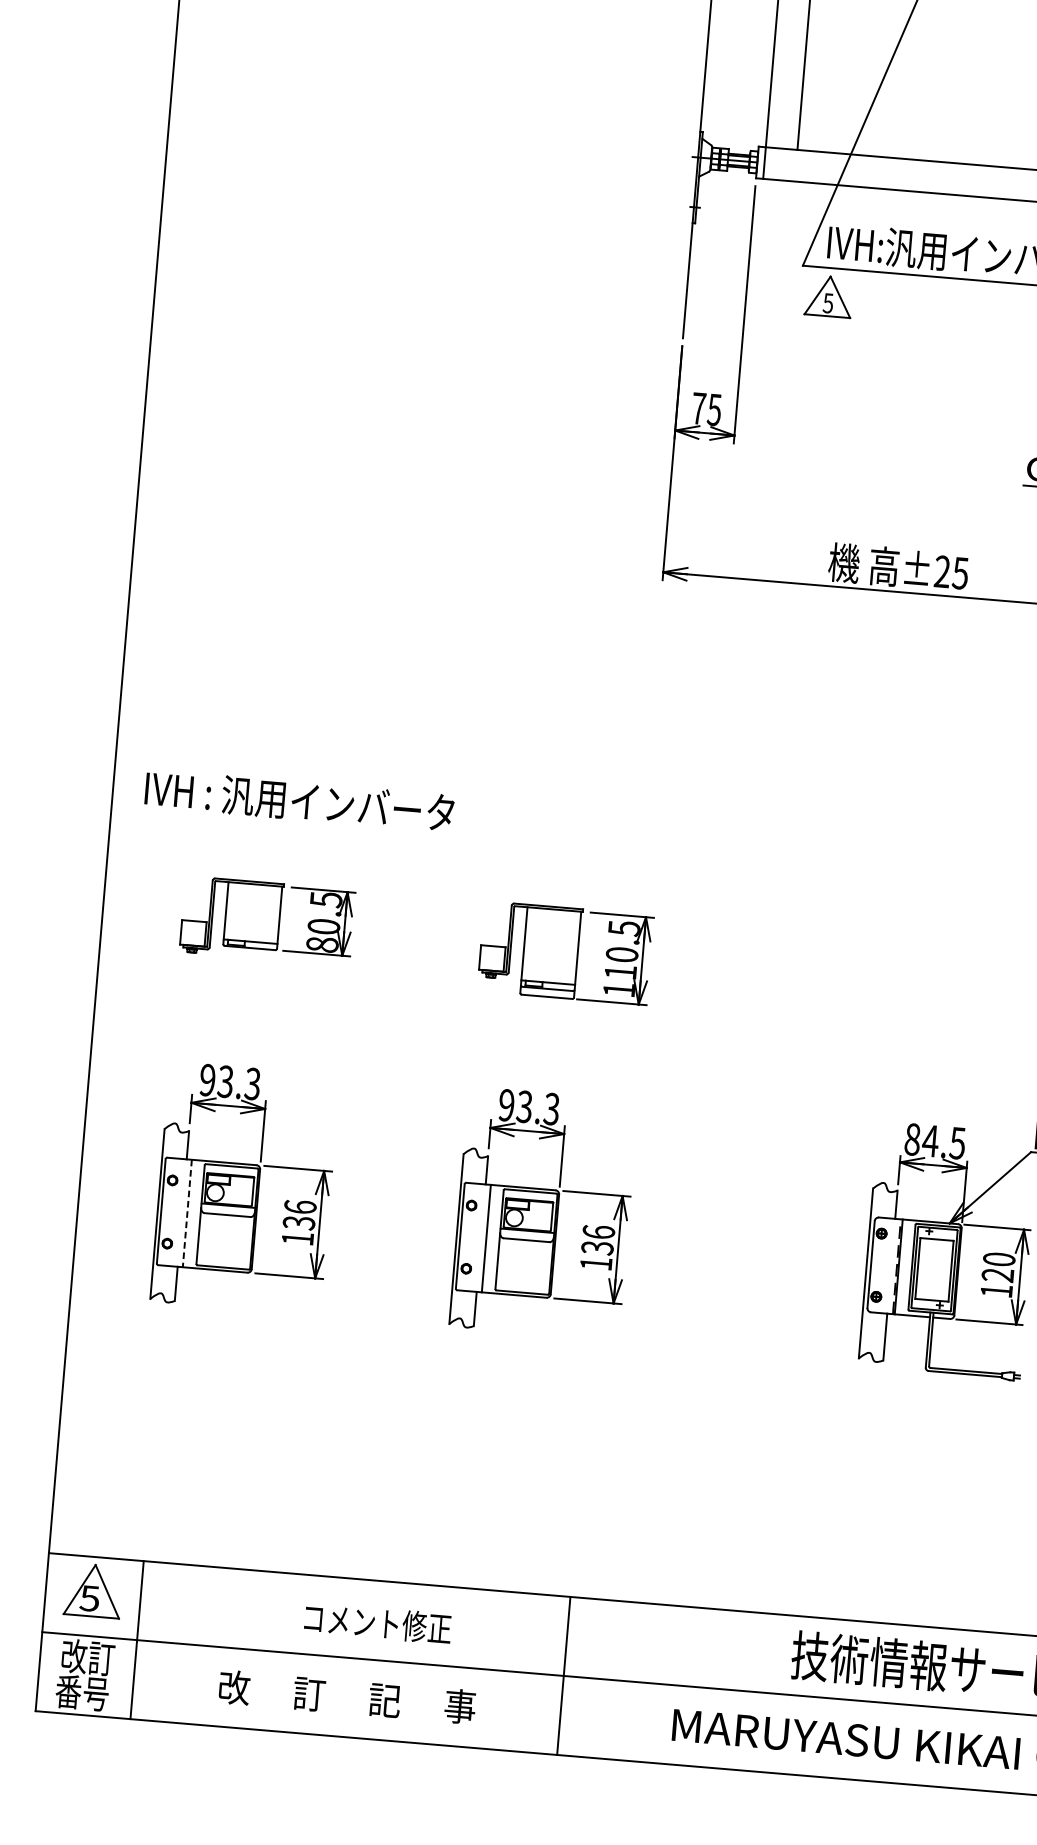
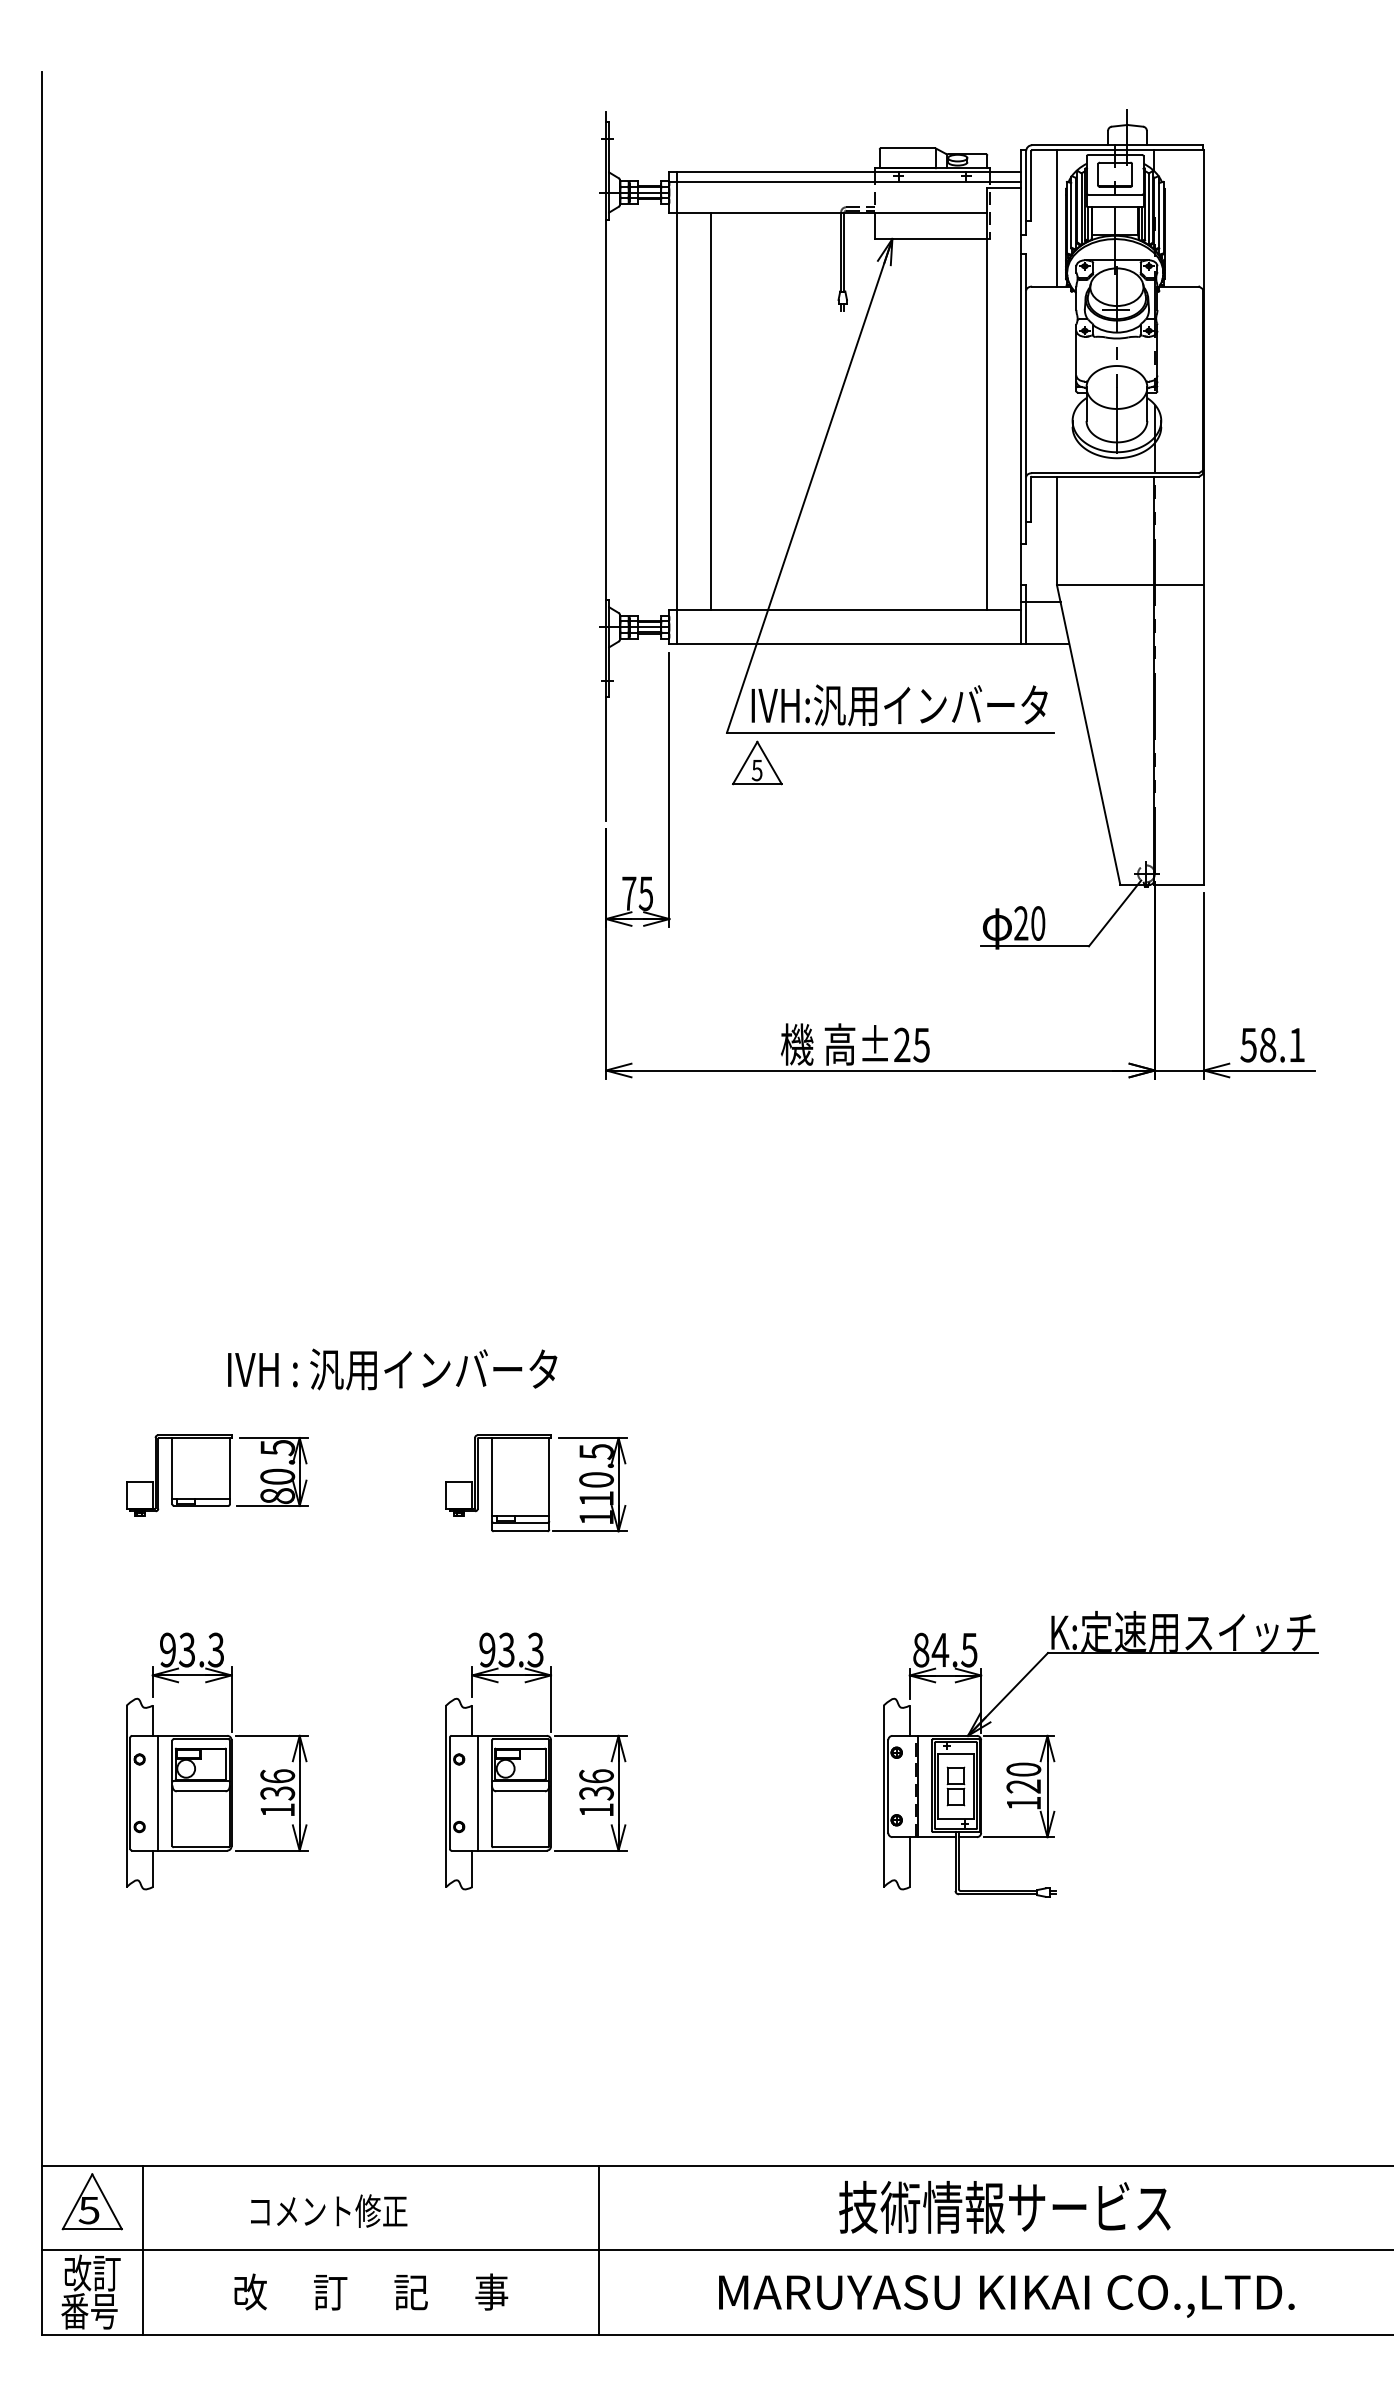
text: (299, 800) -> (392, 1369), moved
line: (187, 1213) -> (158, 1793), dashed -> solid
part: (934, 1269) -> (955, 1786), added
text: (378, 1622) -> (329, 2210), moved

